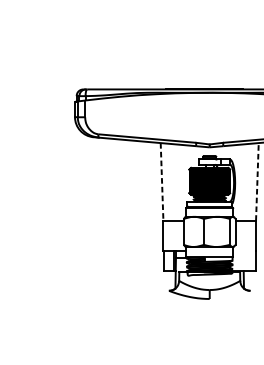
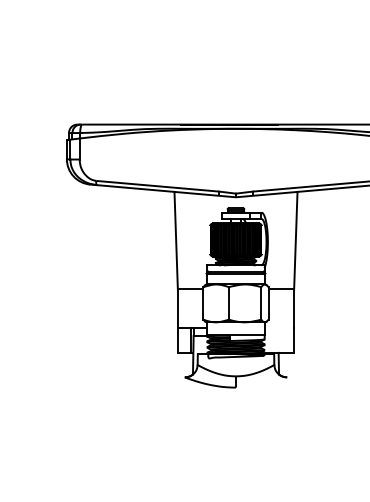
line: (162, 181) -> (176, 240), dashed -> solid
line: (257, 181) -> (295, 240), dashed -> solid

